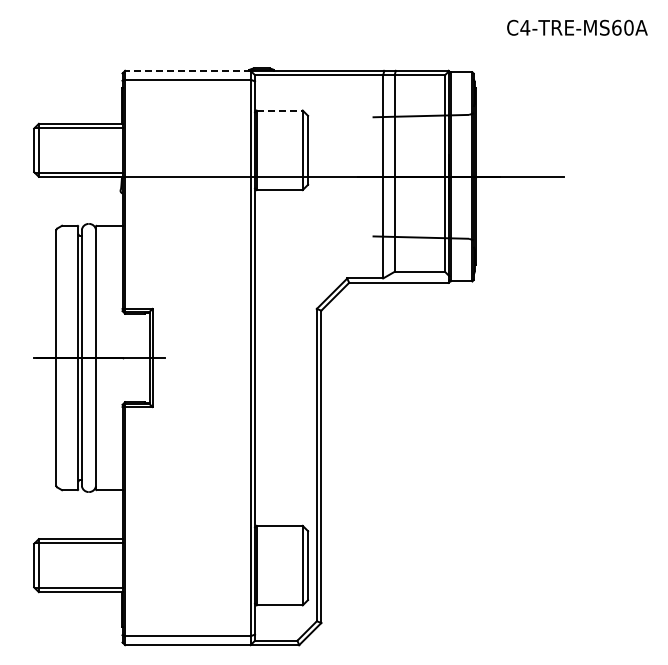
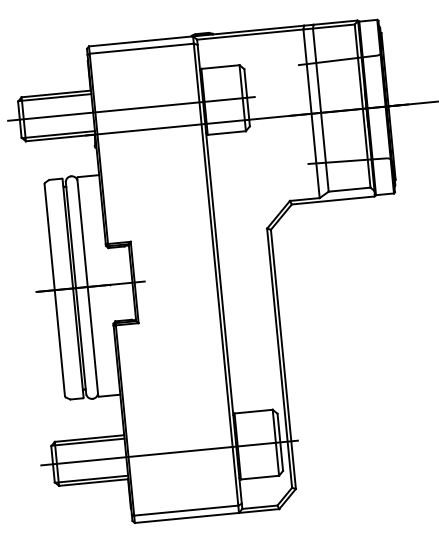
line: (187, 70) -> (140, 41), dashed -> solid
line: (279, 110) -> (220, 67), dashed -> solid
line: (168, 150) -> (131, 109), added
line: (174, 565) -> (169, 452), added

